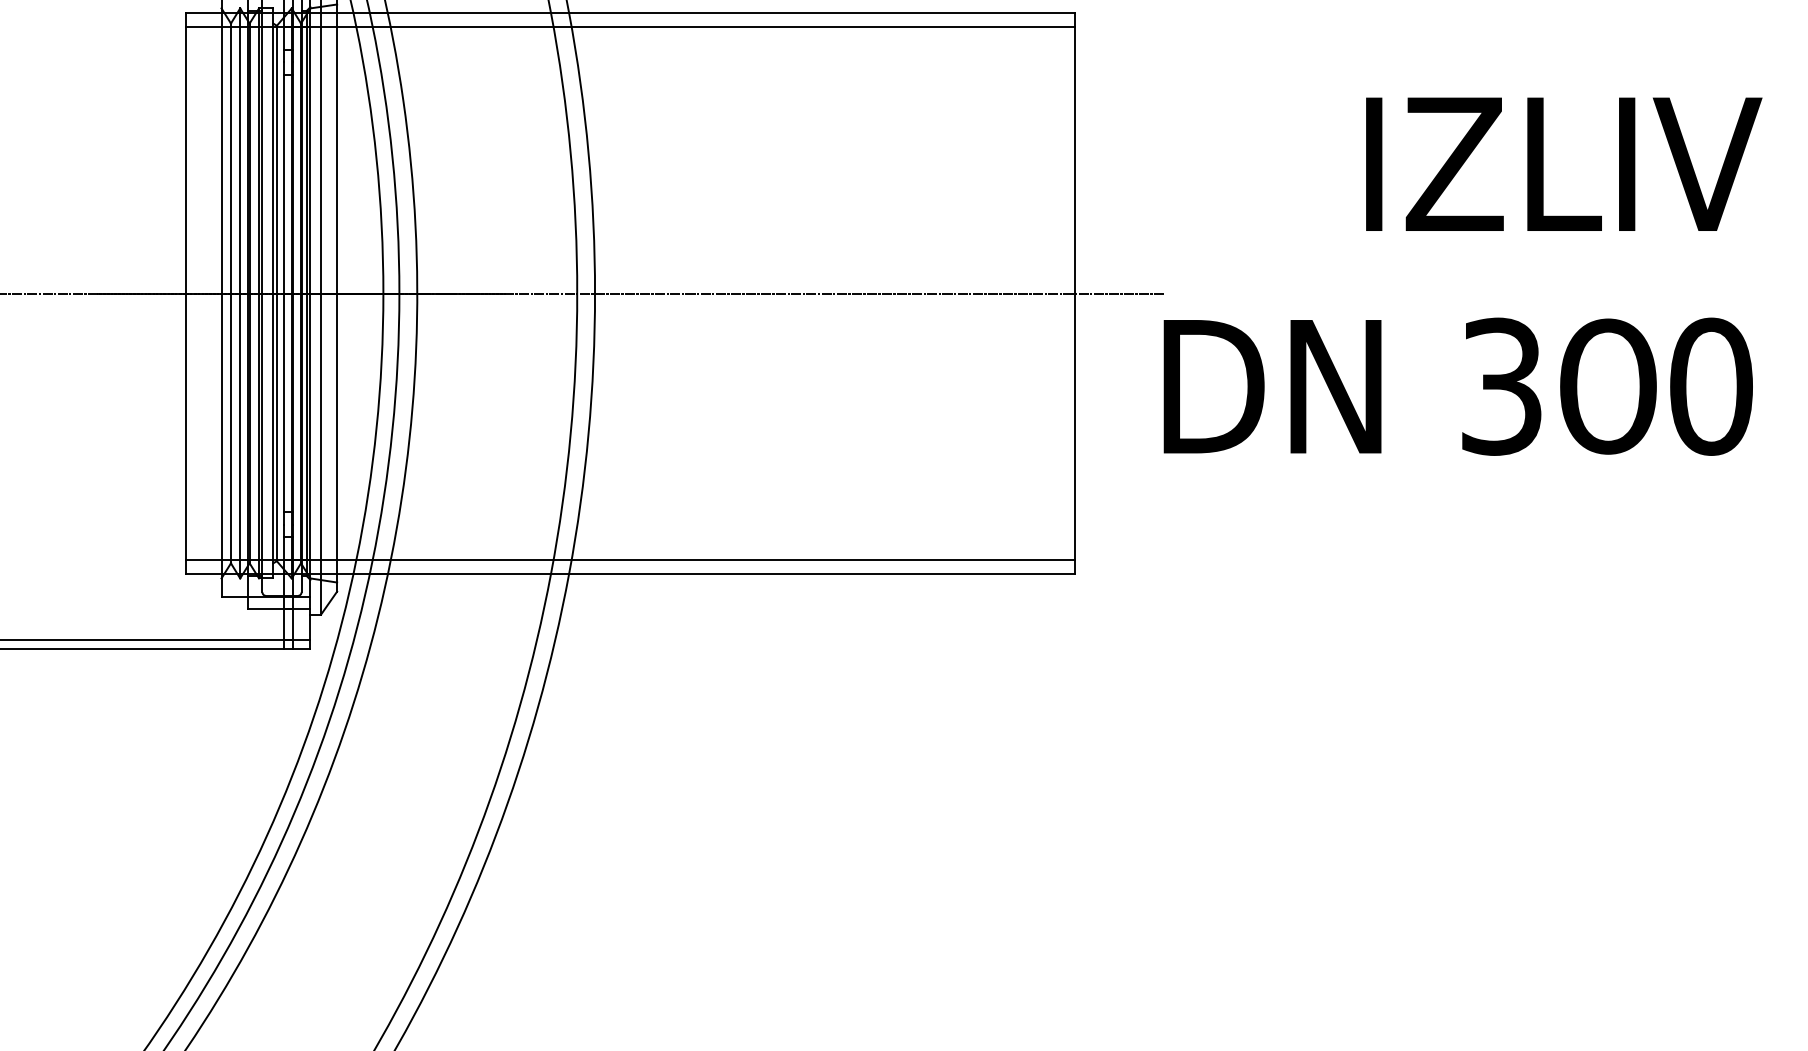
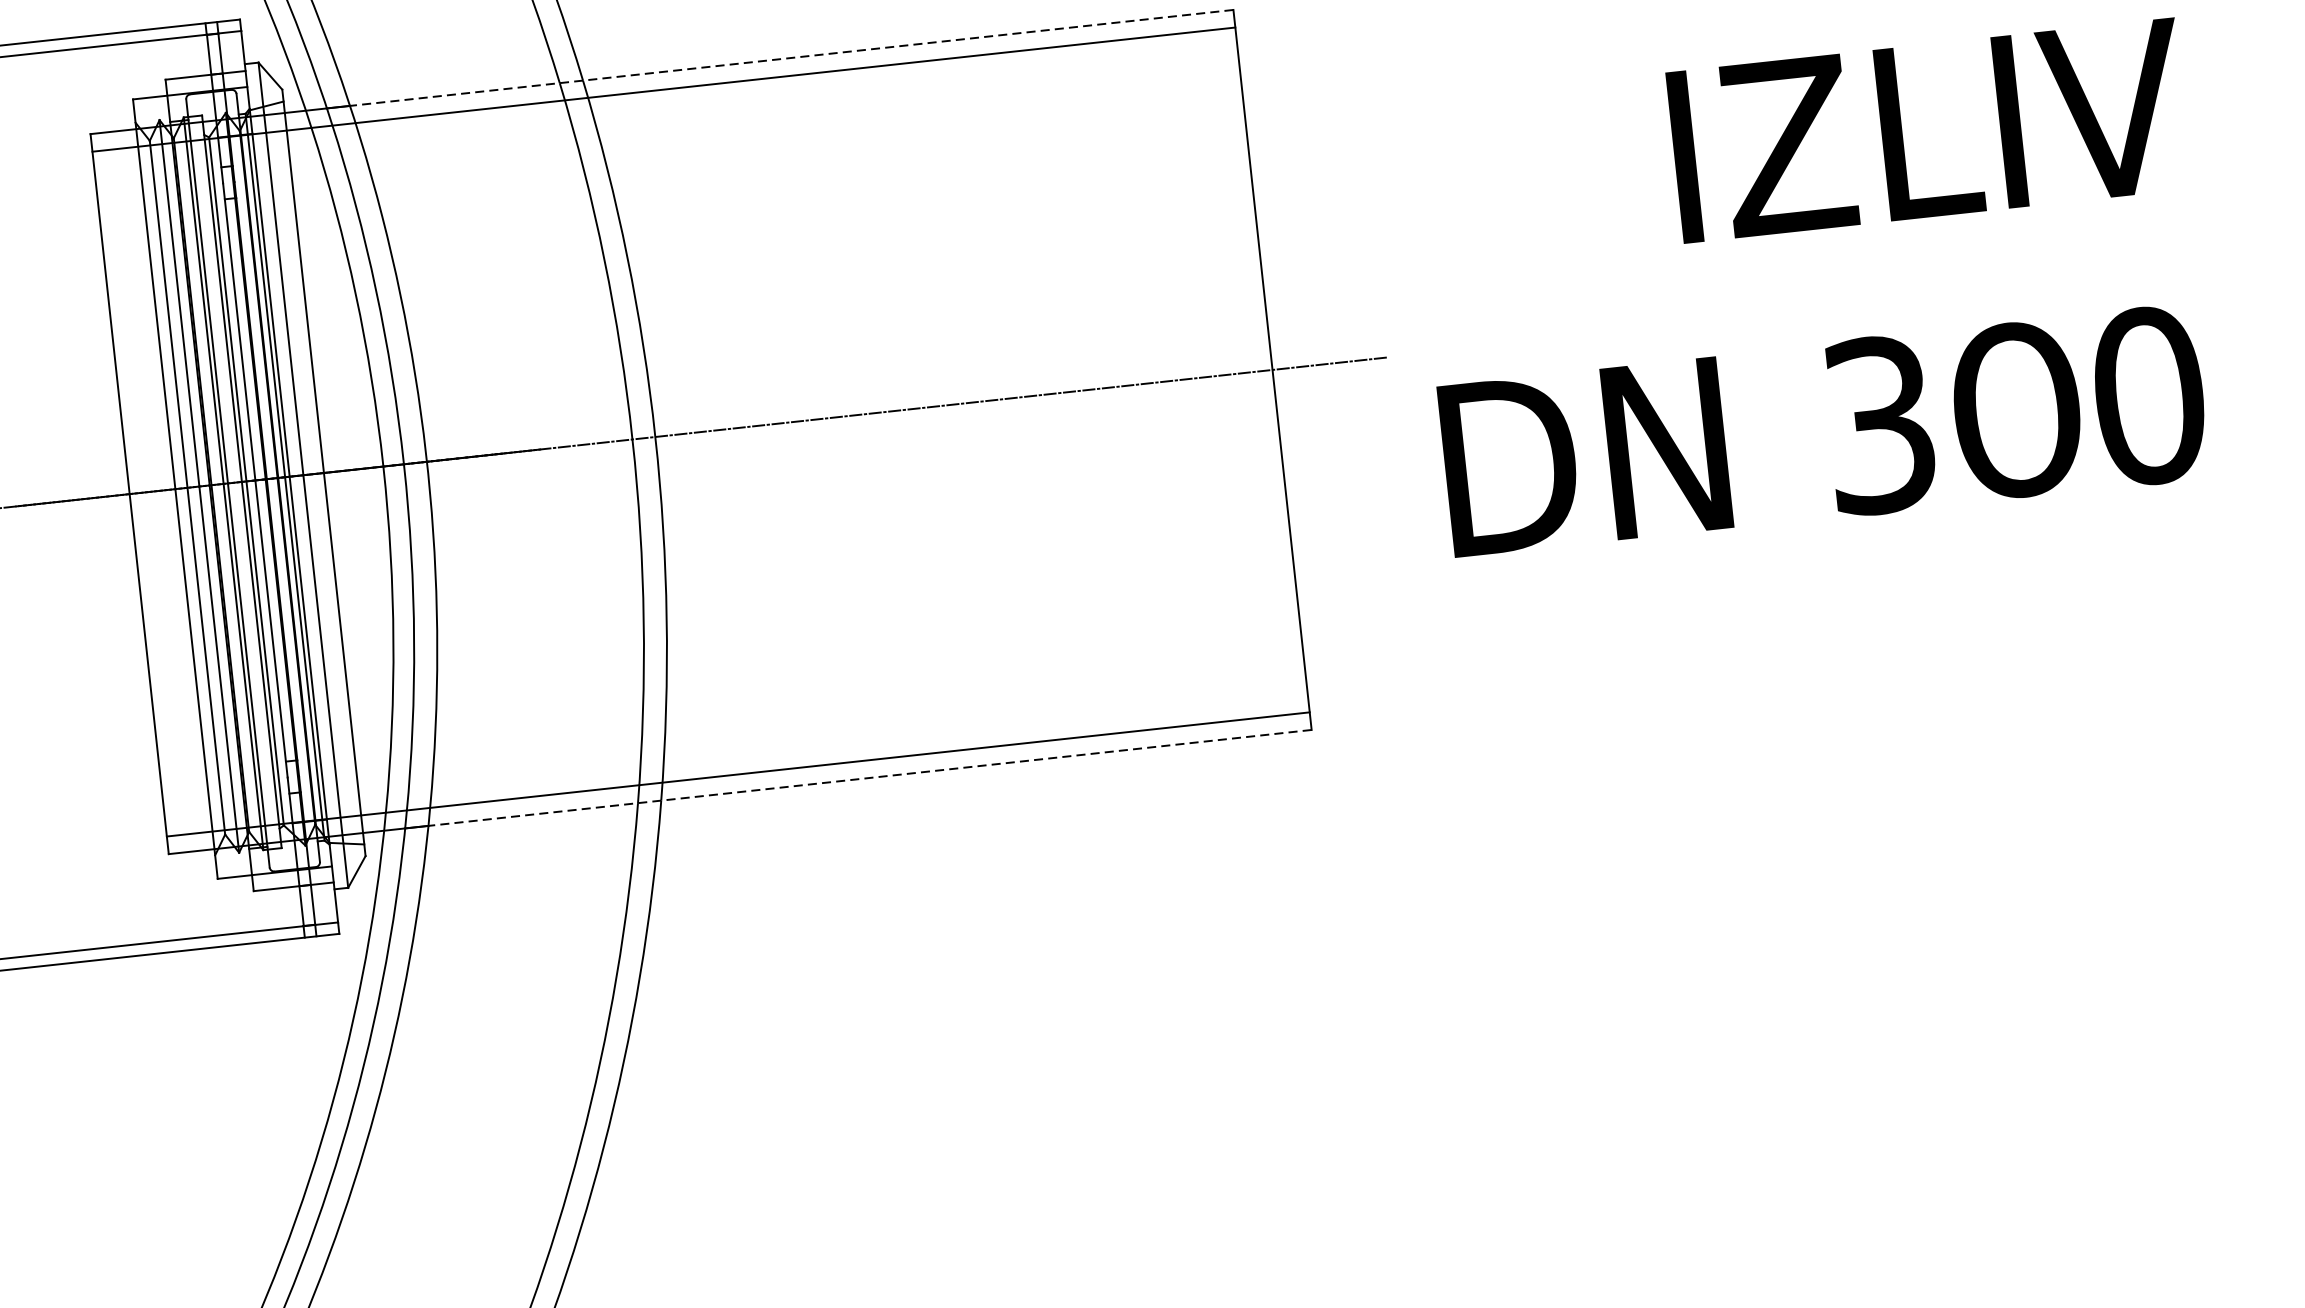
line: (731, 13) -> (791, 58), solid -> dashed
text: (1462, 276) -> (1814, 289), moved
line: (731, 573) -> (869, 777), solid -> dashed

